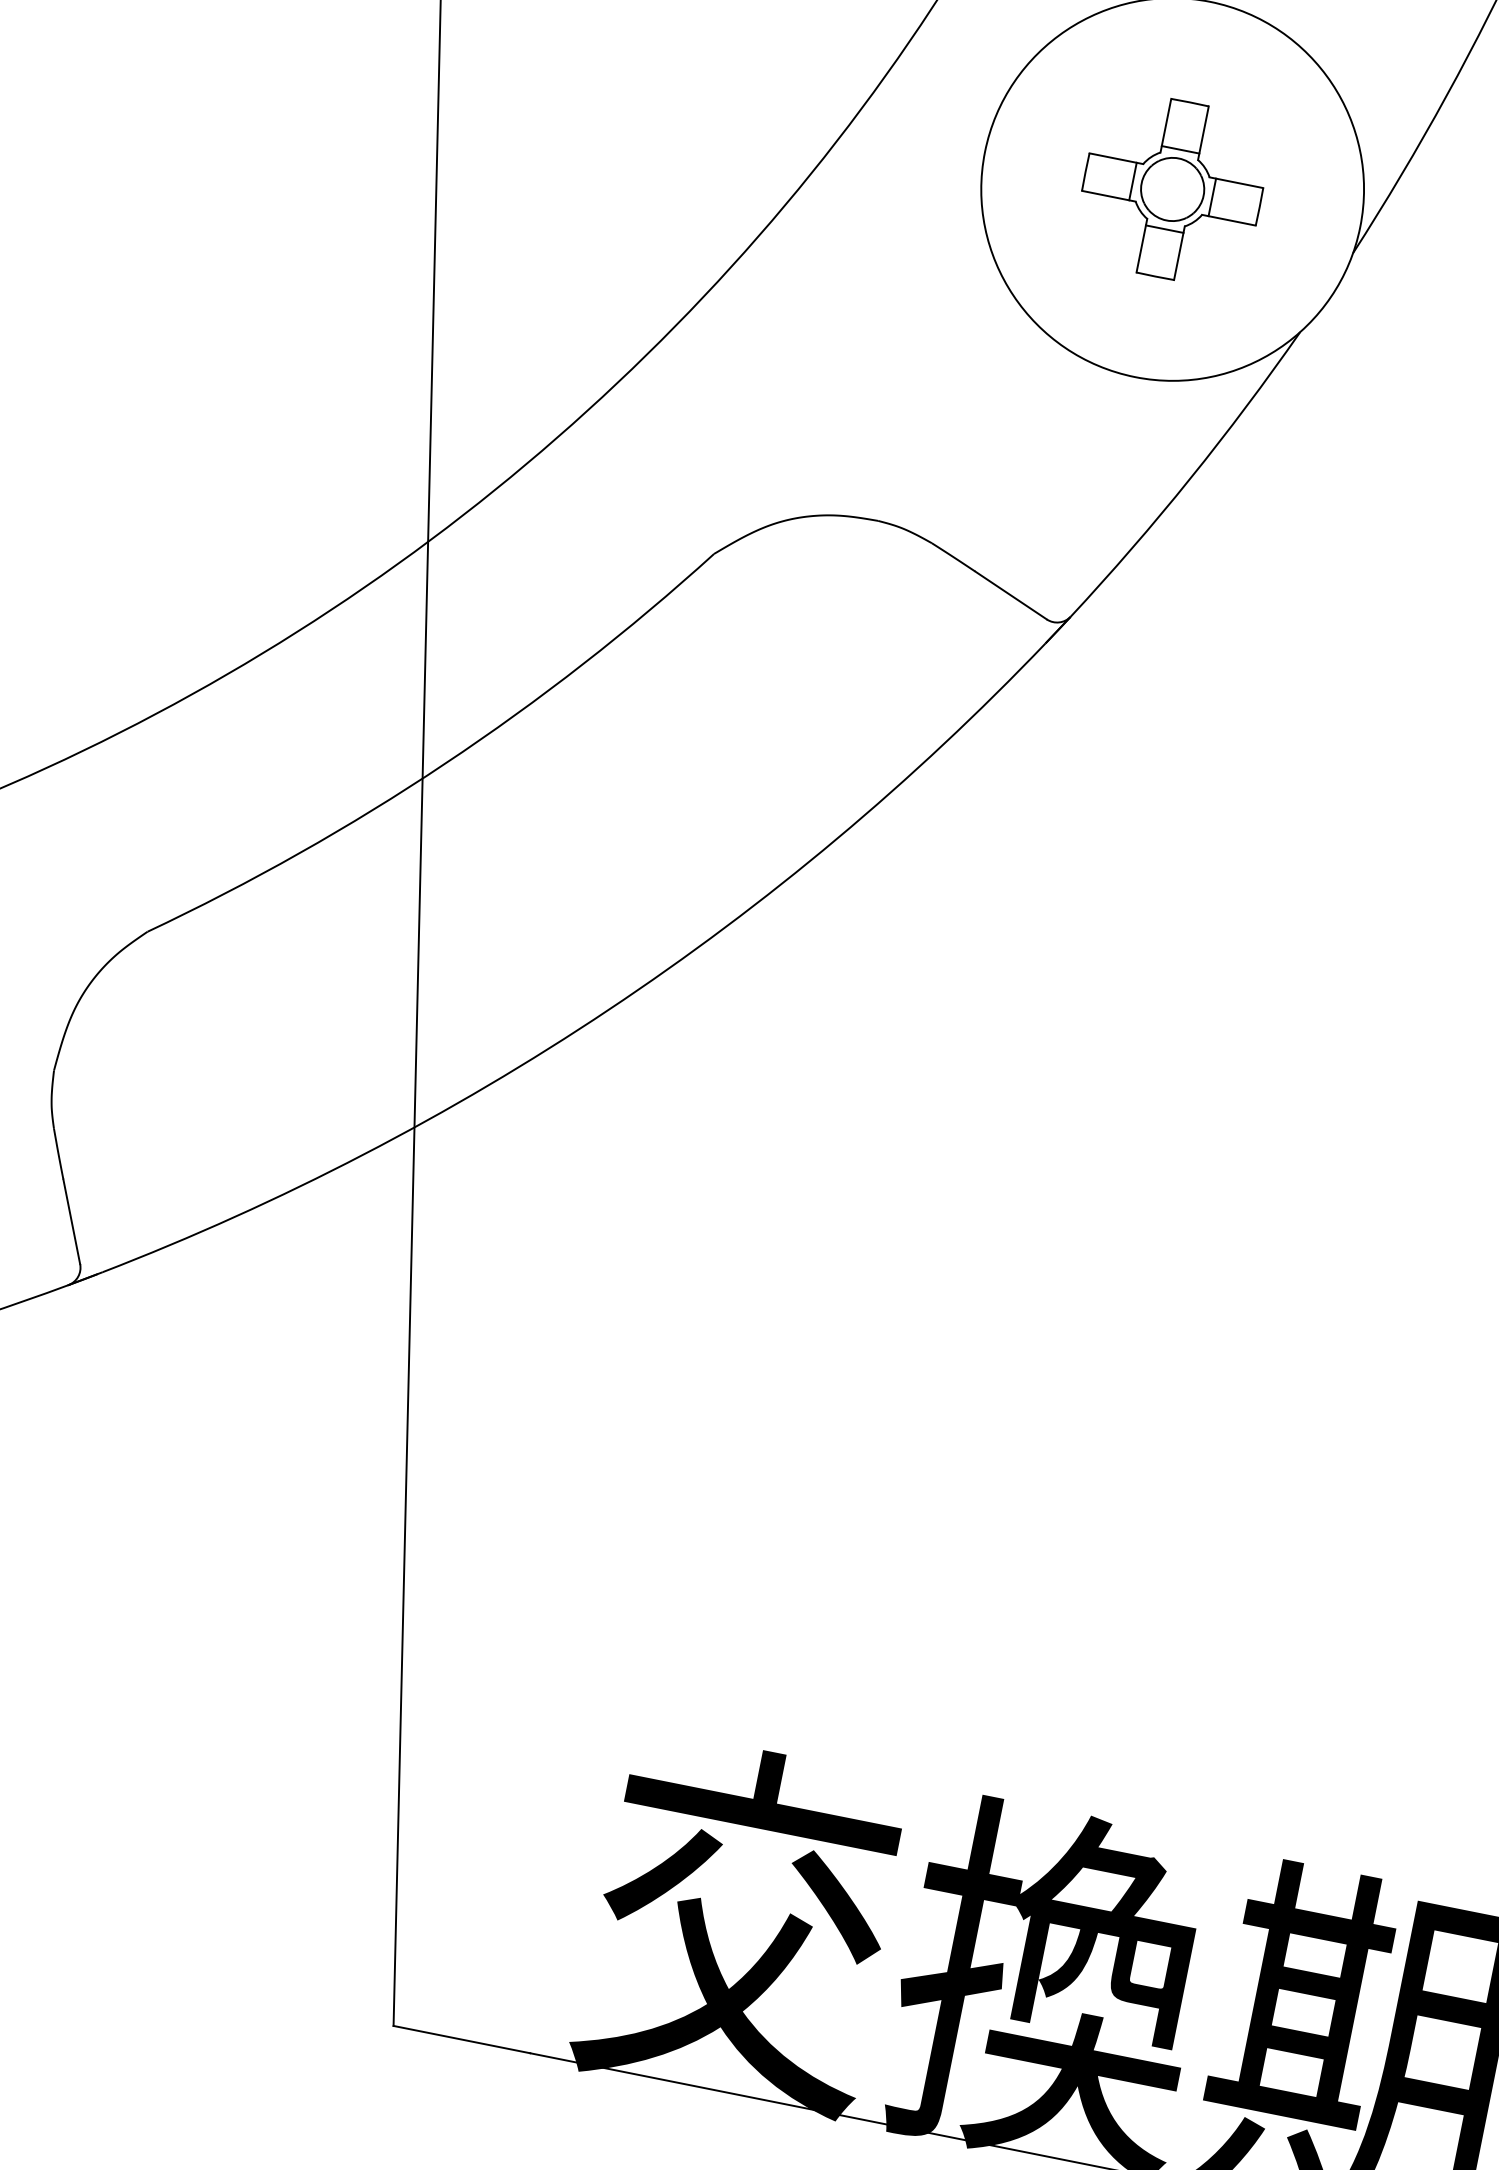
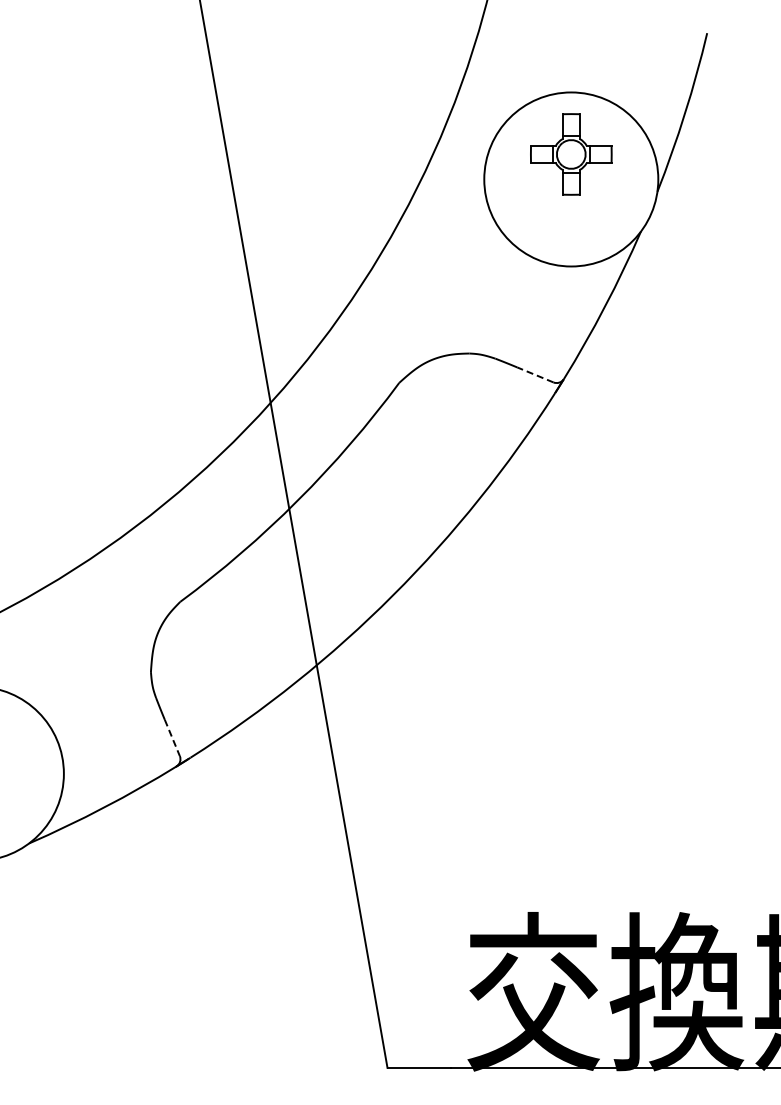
part: (1173, 189) -> (571, 154), moved
line: (1011, 594) -> (535, 374), solid -> dashed
line: (72, 1220) -> (172, 737), solid -> dashed

